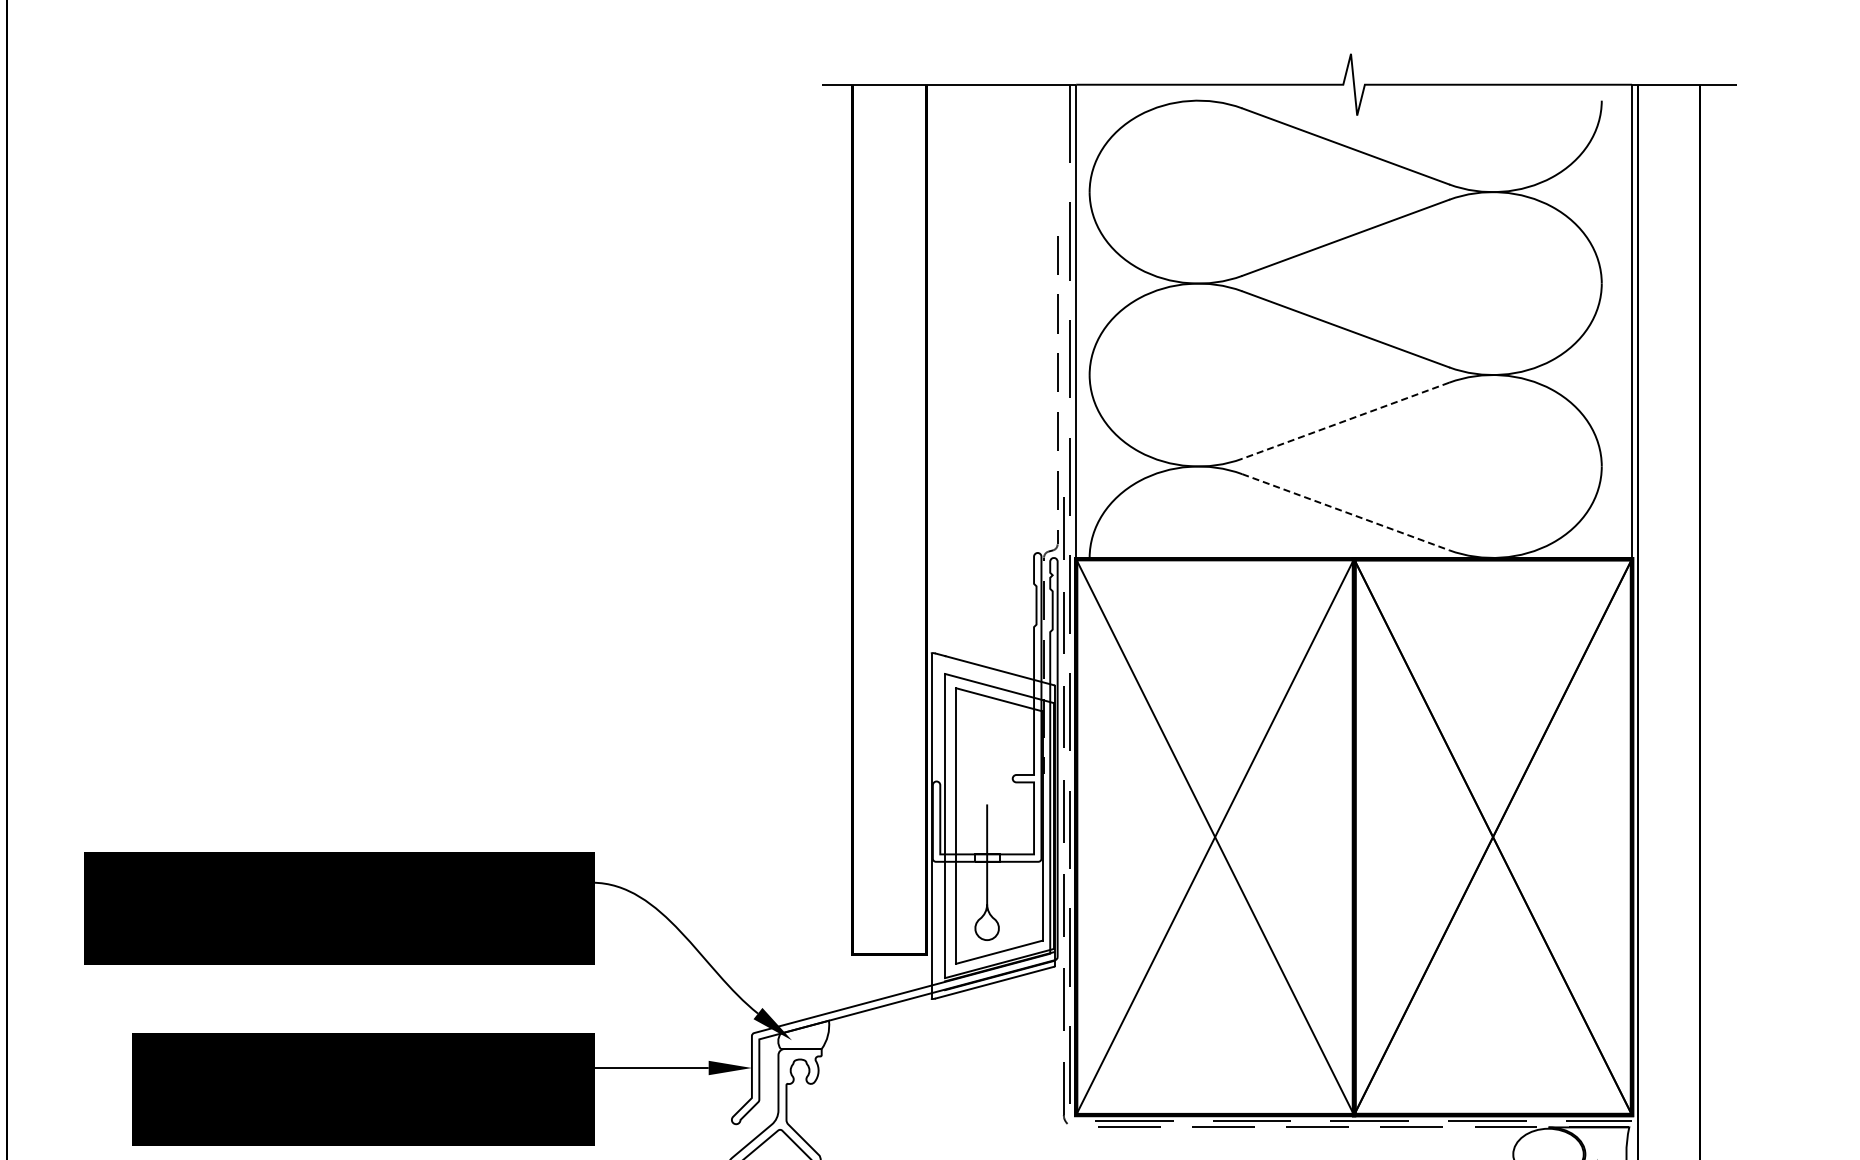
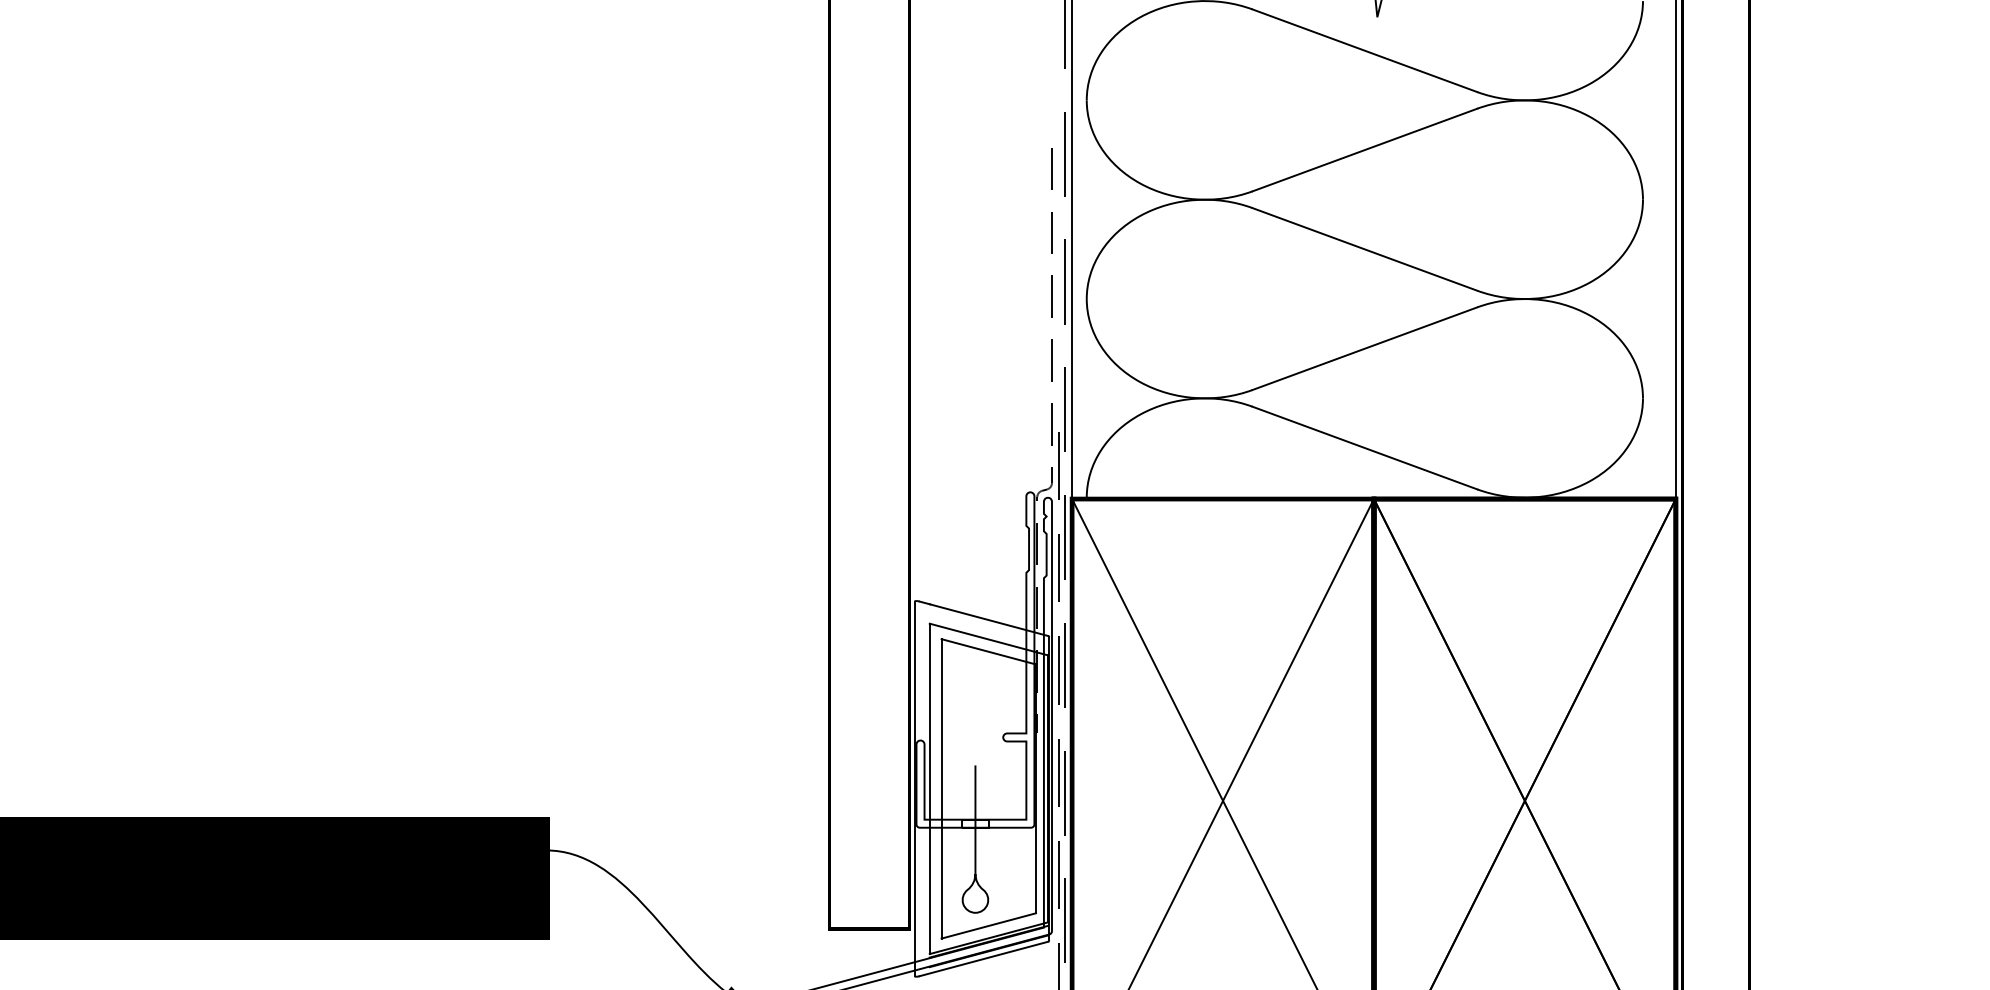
line: (1345, 420) -> (1364, 348), dashed -> solid
line: (1346, 512) -> (1365, 448), dashed -> solid

